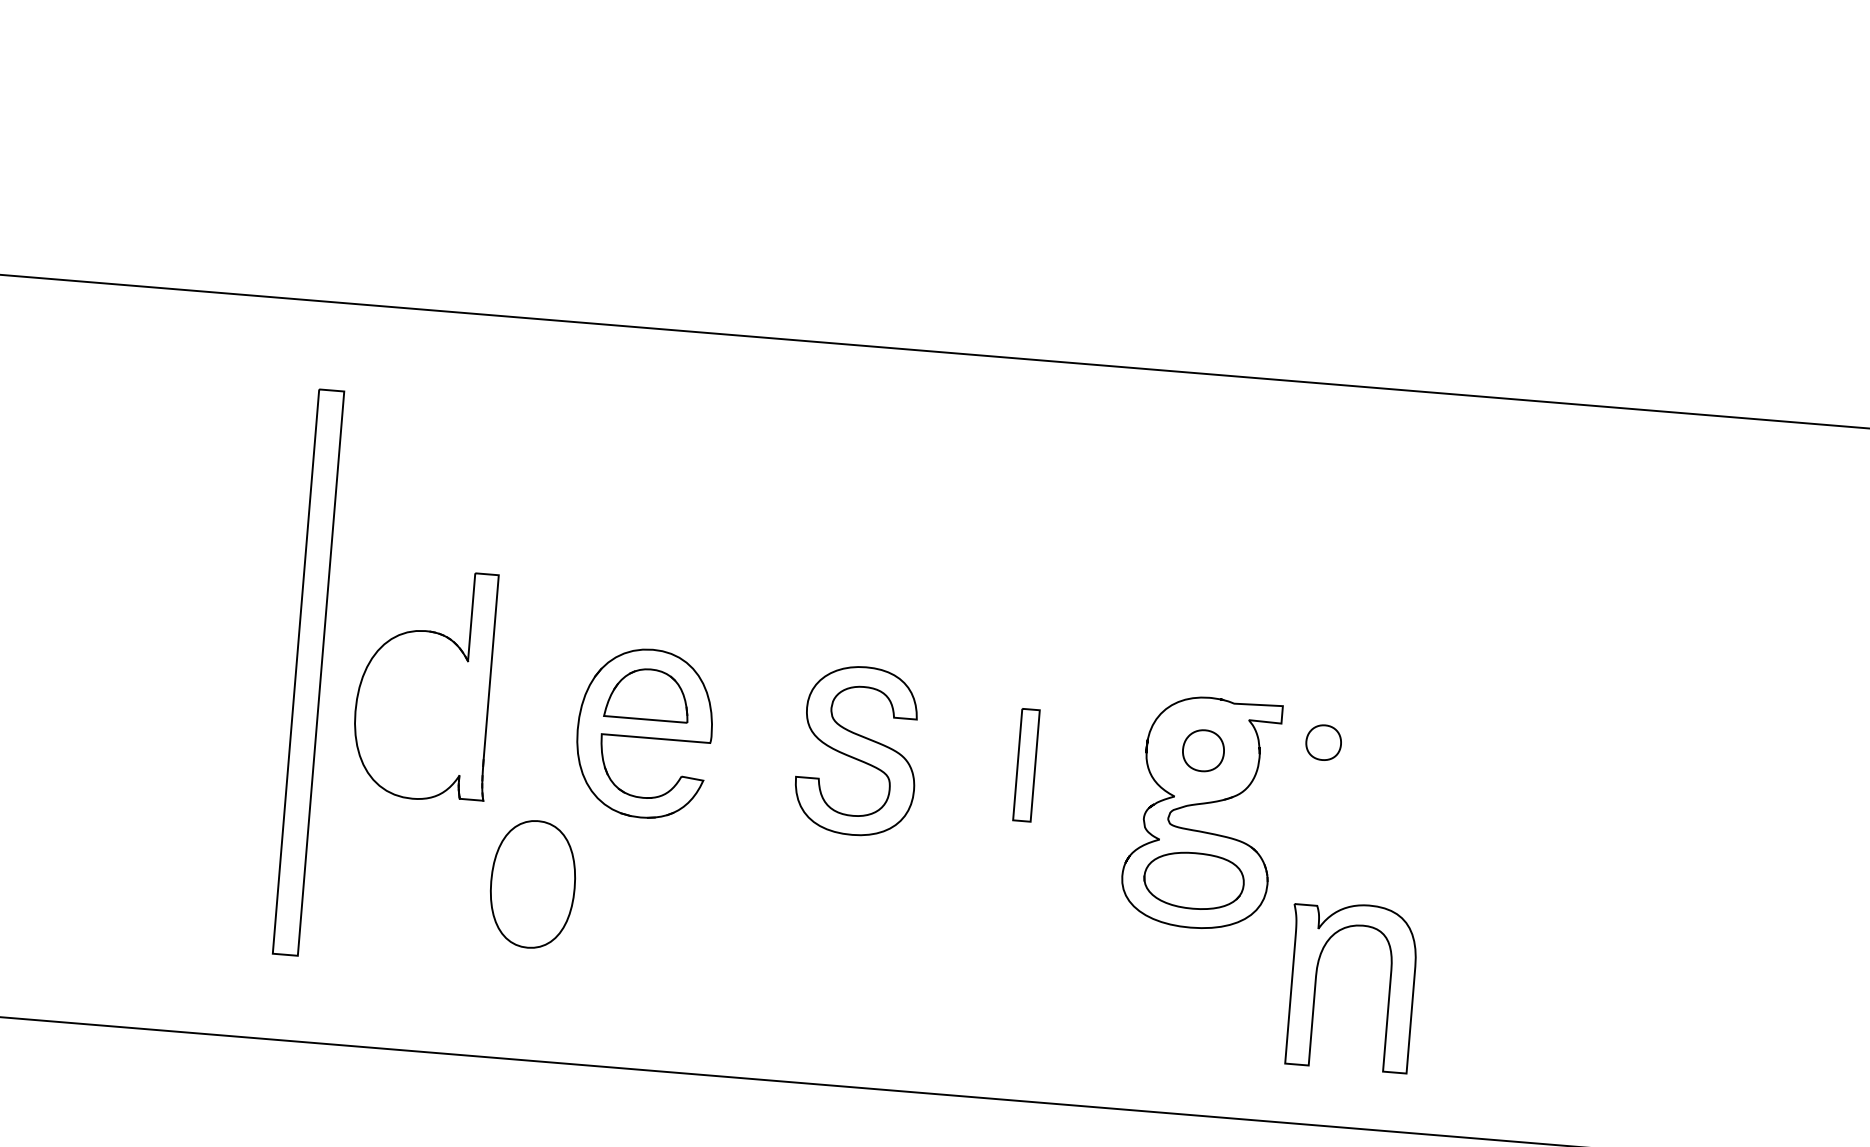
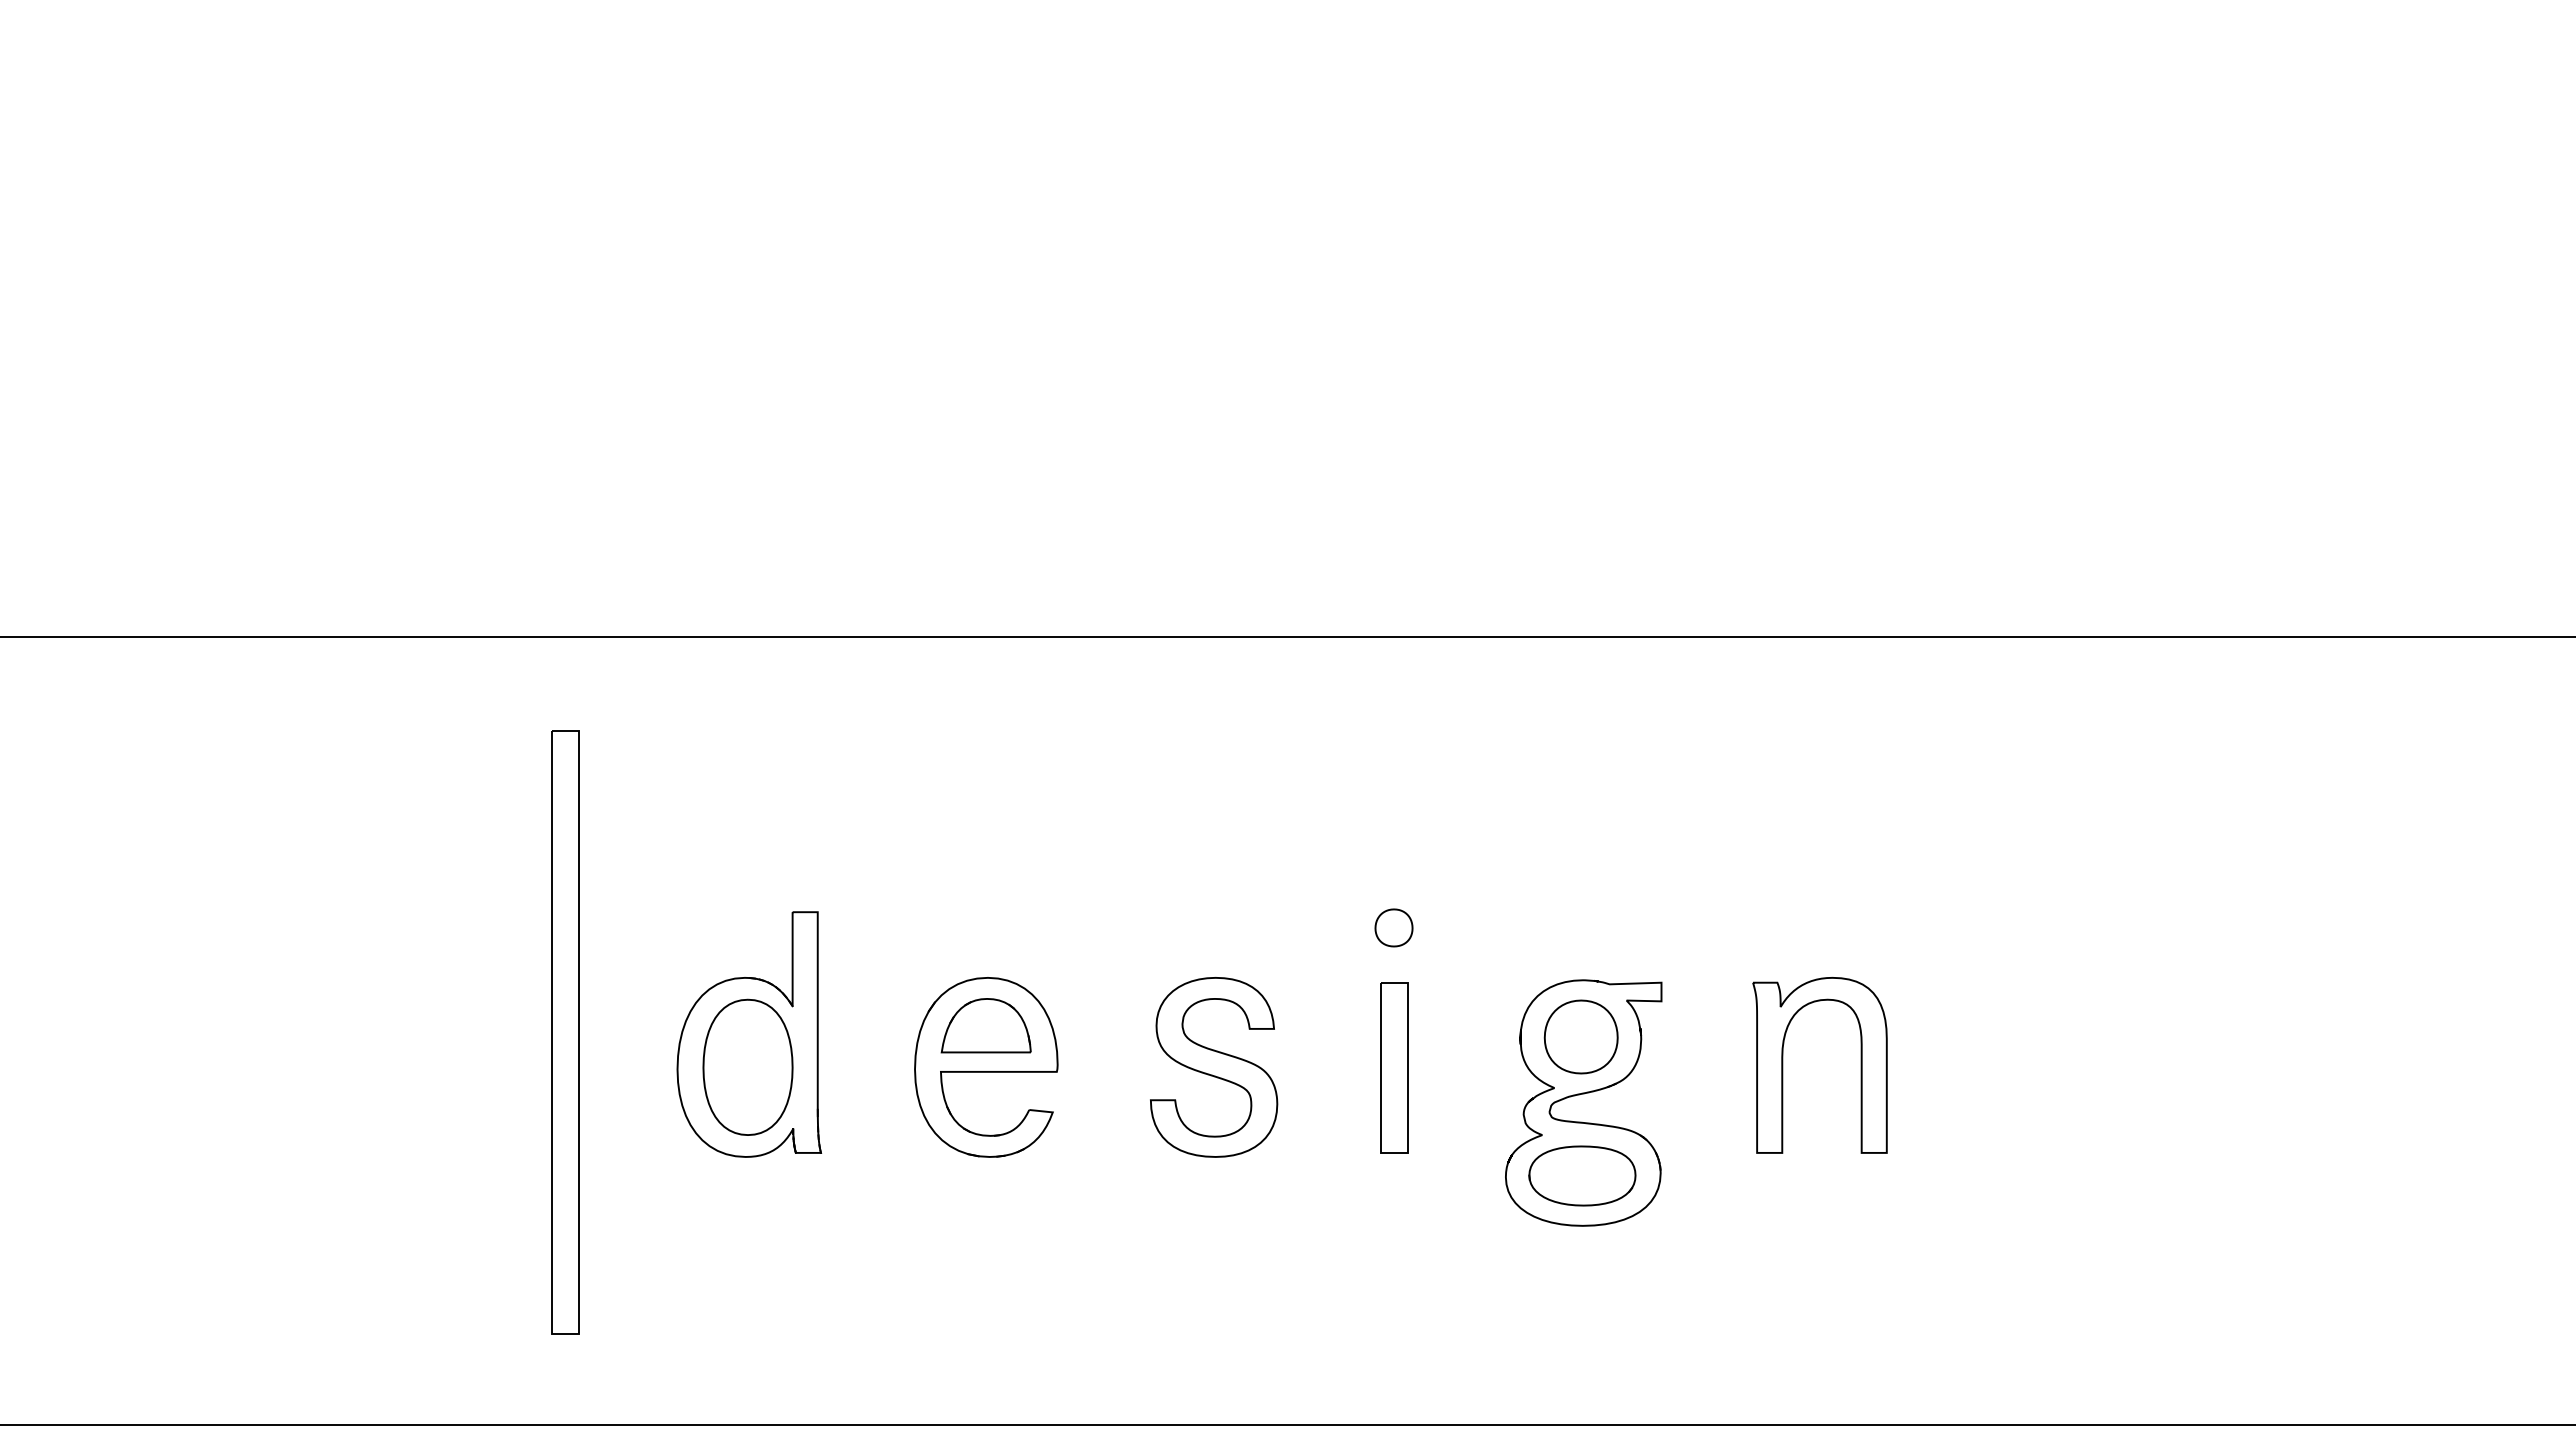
part: (308, 672) -> (565, 1032), moved
part: (1323, 742) -> (1393, 927), moved
part: (1202, 750) -> (1580, 1036), size x1.67
part: (1026, 764) -> (1394, 1067), size x1.43
part: (532, 883) -> (747, 1066), moved
part: (1316, 983) -> (1783, 1065), moved

